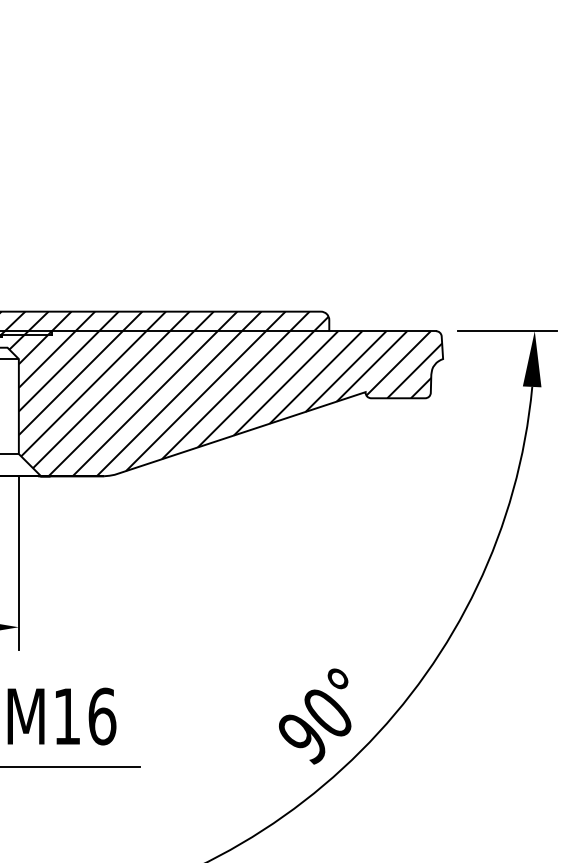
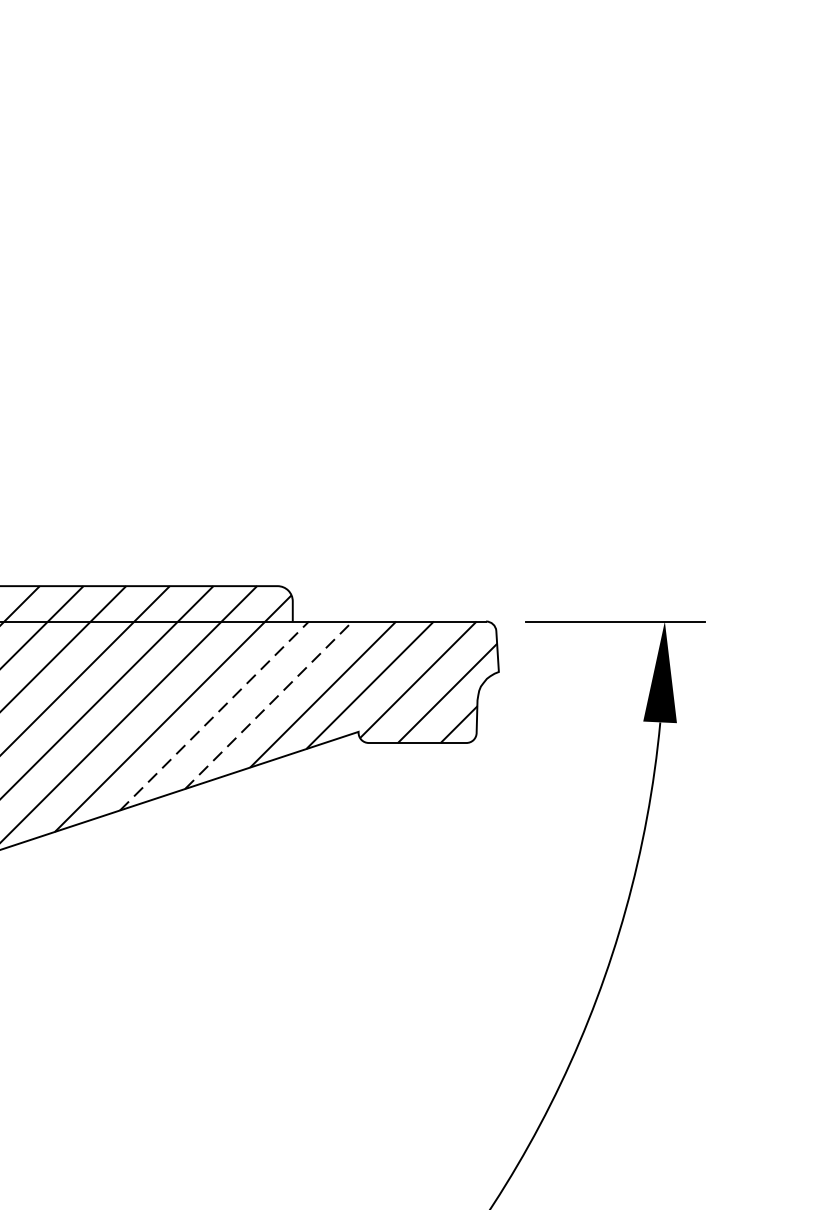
line: (316, 377) -> (269, 705), solid -> dashed
line: (286, 383) -> (215, 716), solid -> dashed

